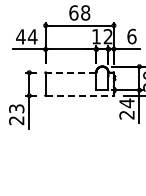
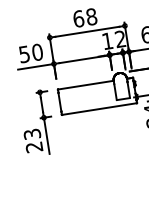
text: (26, 36) -> (30, 53), 44 -> 50
line: (70, 72) -> (85, 85), dashed -> solid
line: (79, 95) -> (99, 108), dashed -> solid

